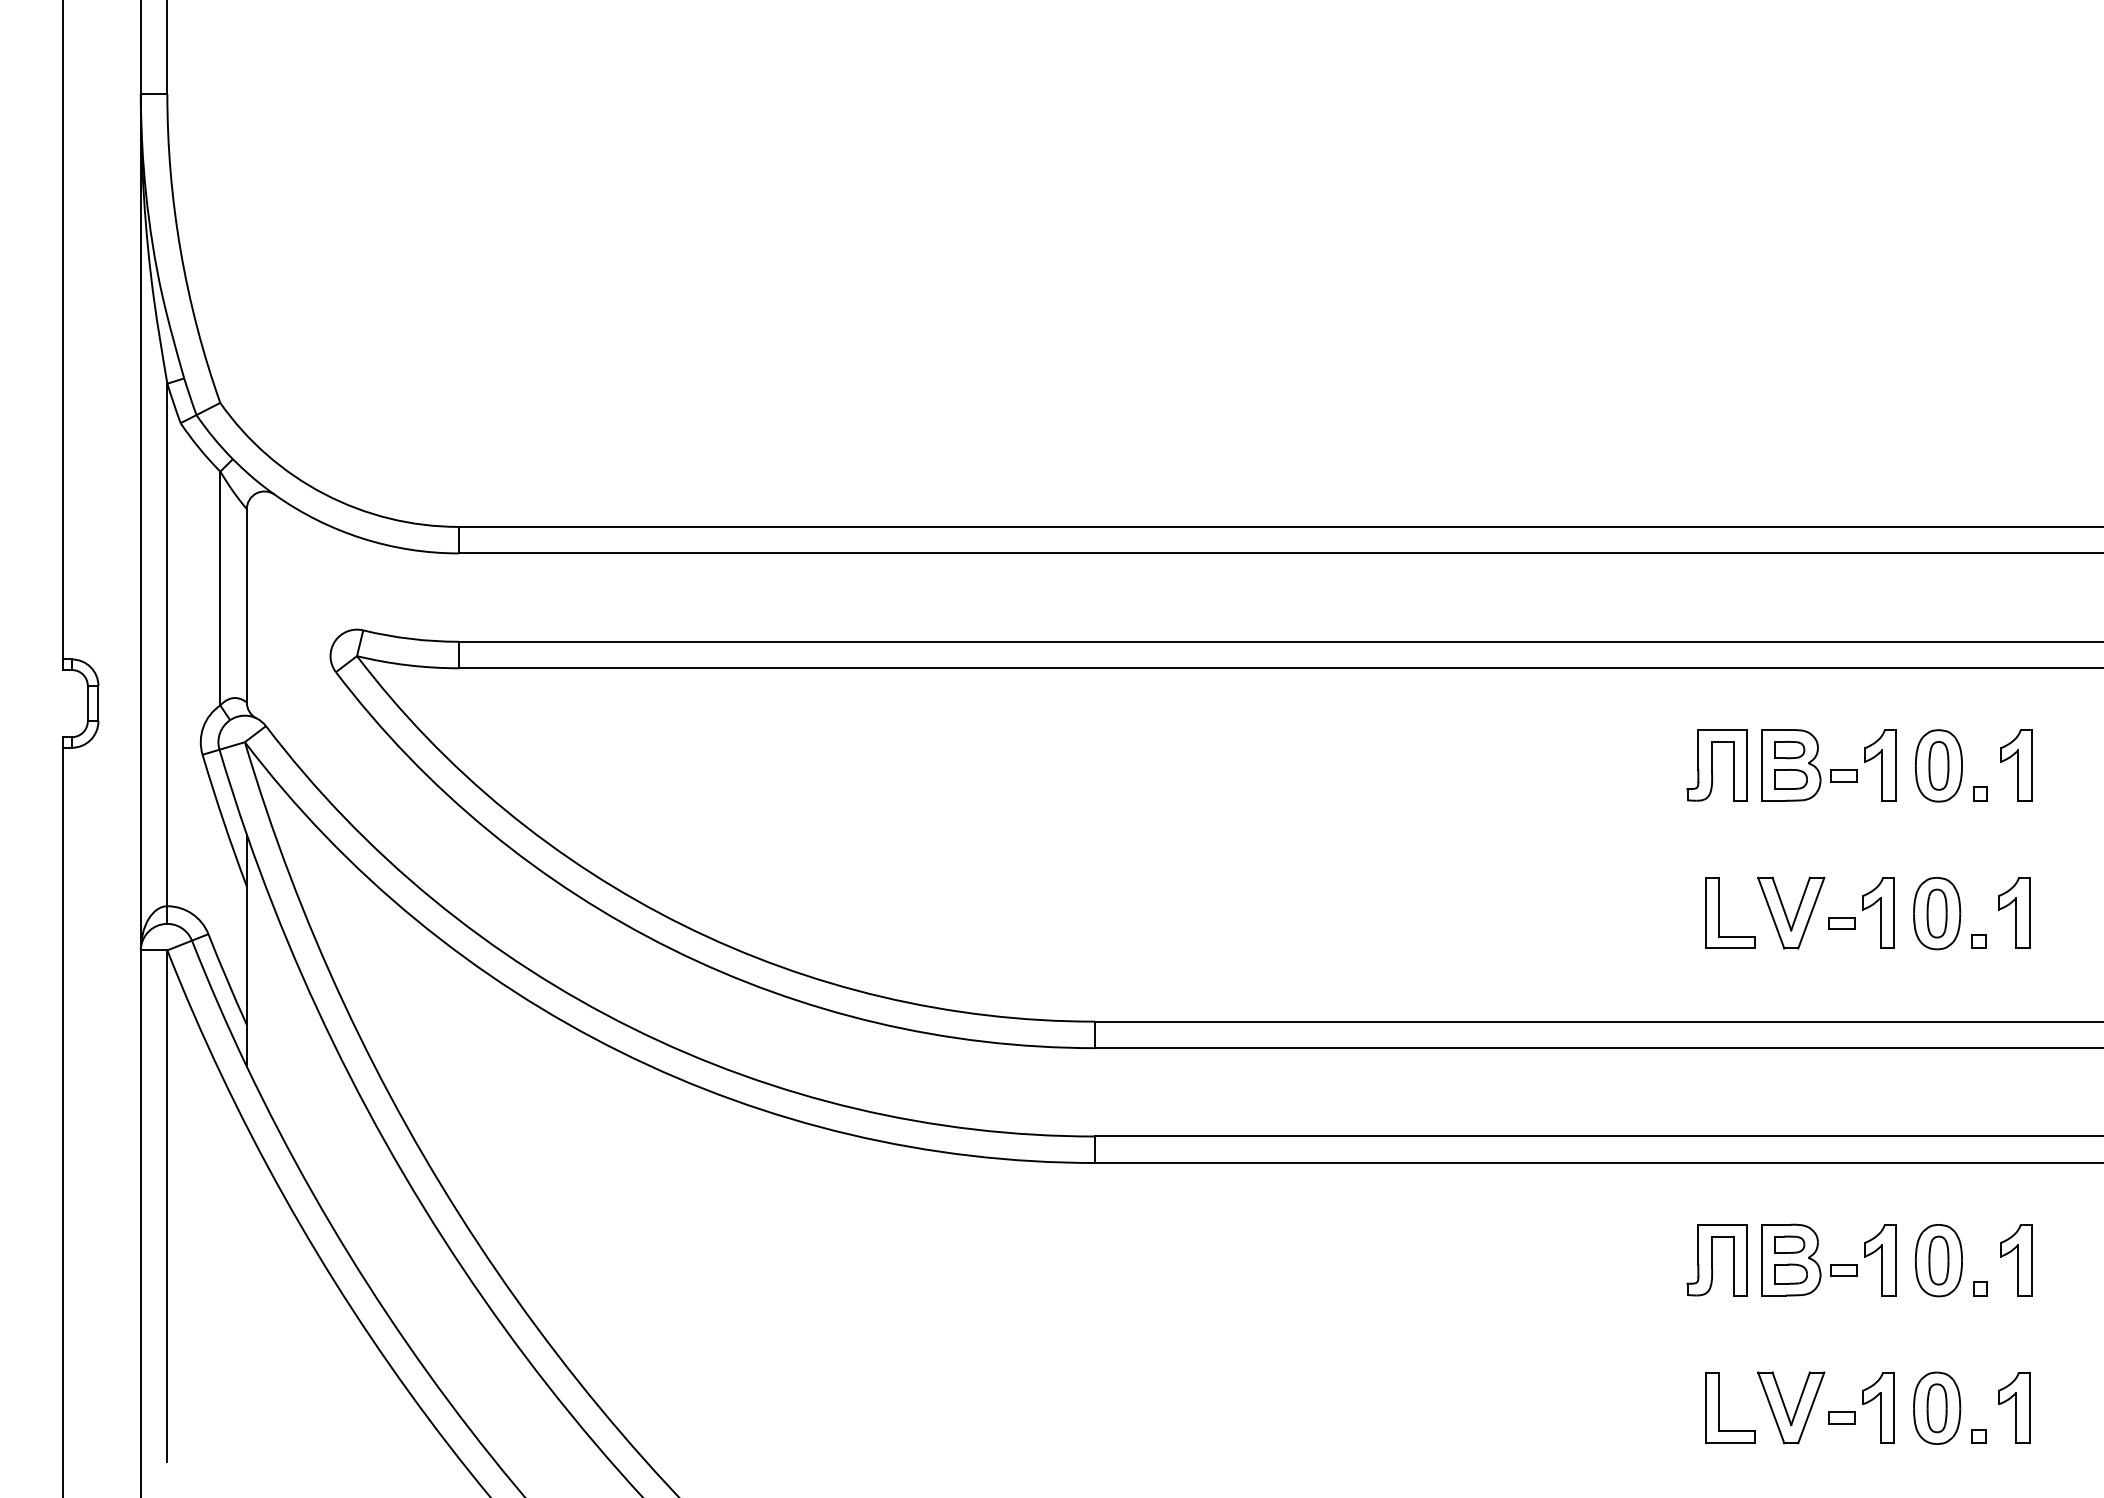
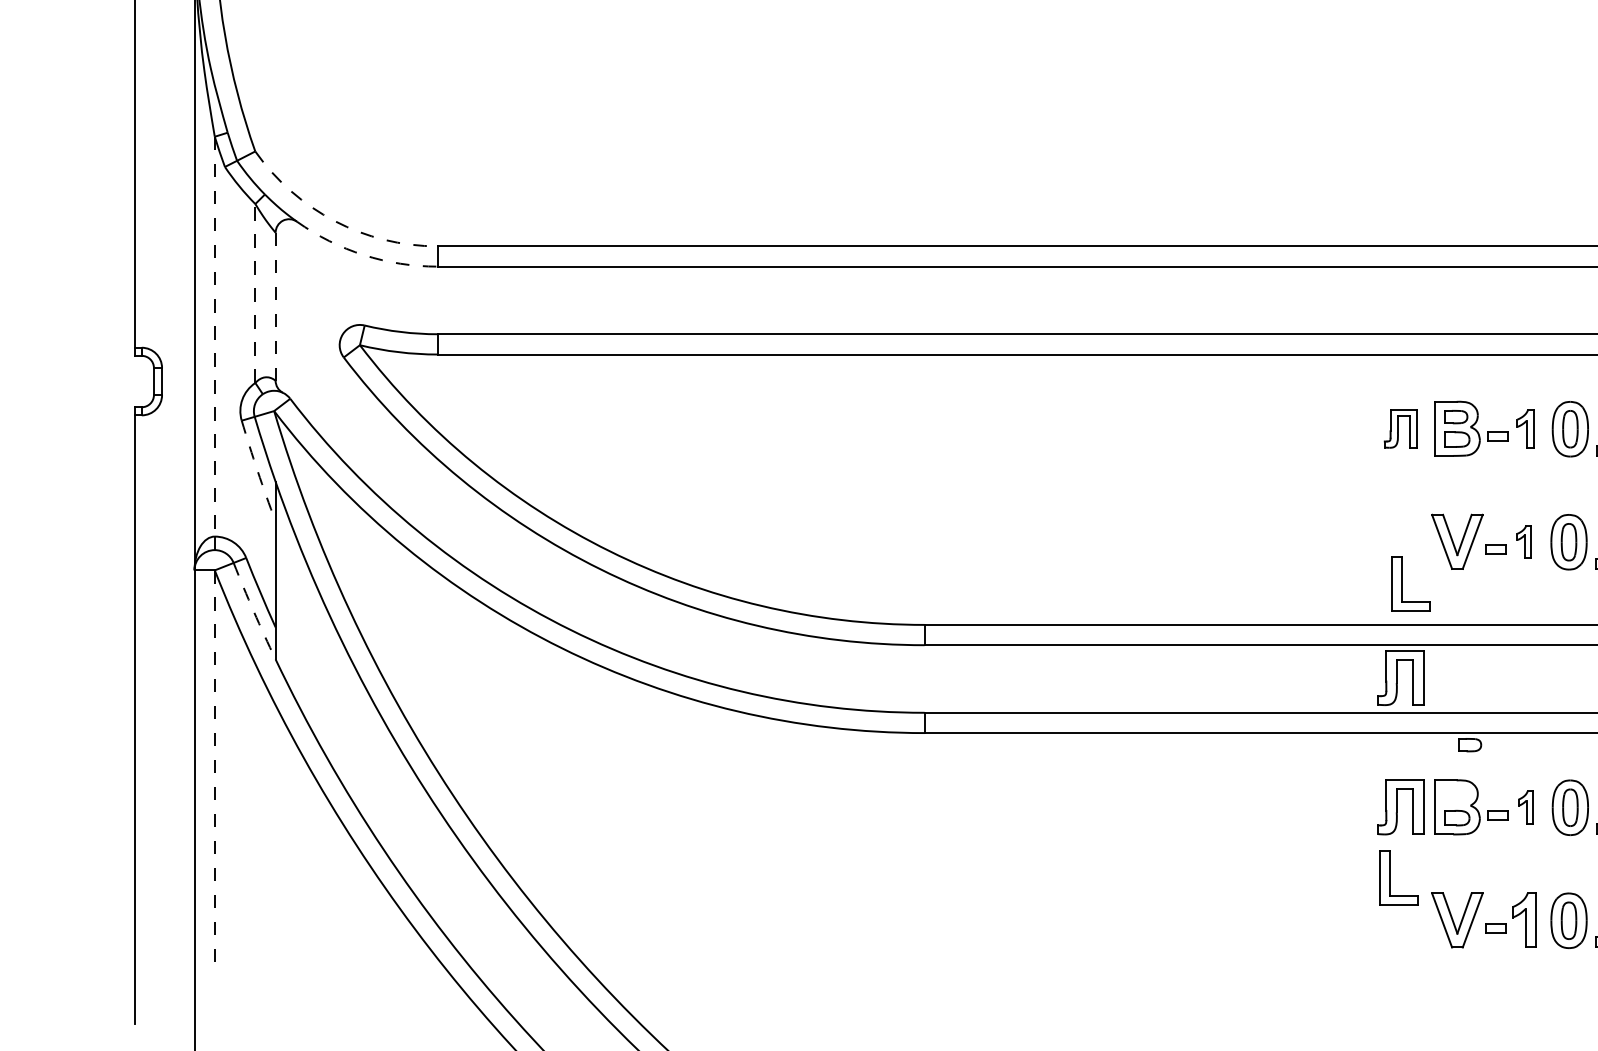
arc: (324, 494) -> (335, 221), solid -> dashed
arc: (362, 538) -> (364, 255), solid -> dashed
line: (220, 588) -> (255, 293), solid -> dashed
line: (246, 605) -> (275, 306), solid -> dashed
line: (167, 645) -> (214, 337), solid -> dashed
part: (1716, 765) -> (1400, 428), size x0.7
part: (1880, 765) -> (1525, 428), size x0.7
arc: (223, 821) -> (257, 471), solid -> dashed
part: (1719, 912) -> (1402, 583), moved
part: (1878, 912) -> (1524, 541), size x0.6
arc: (218, 1004) -> (253, 611), solid -> dashed
part: (1716, 1091) -> (1400, 678), added
line: (167, 1205) -> (214, 765), solid -> dashed
part: (1789, 1244) -> (1469, 744), moved
part: (1880, 1260) -> (1525, 807), size x0.6
part: (1719, 1407) -> (1390, 877), moved

